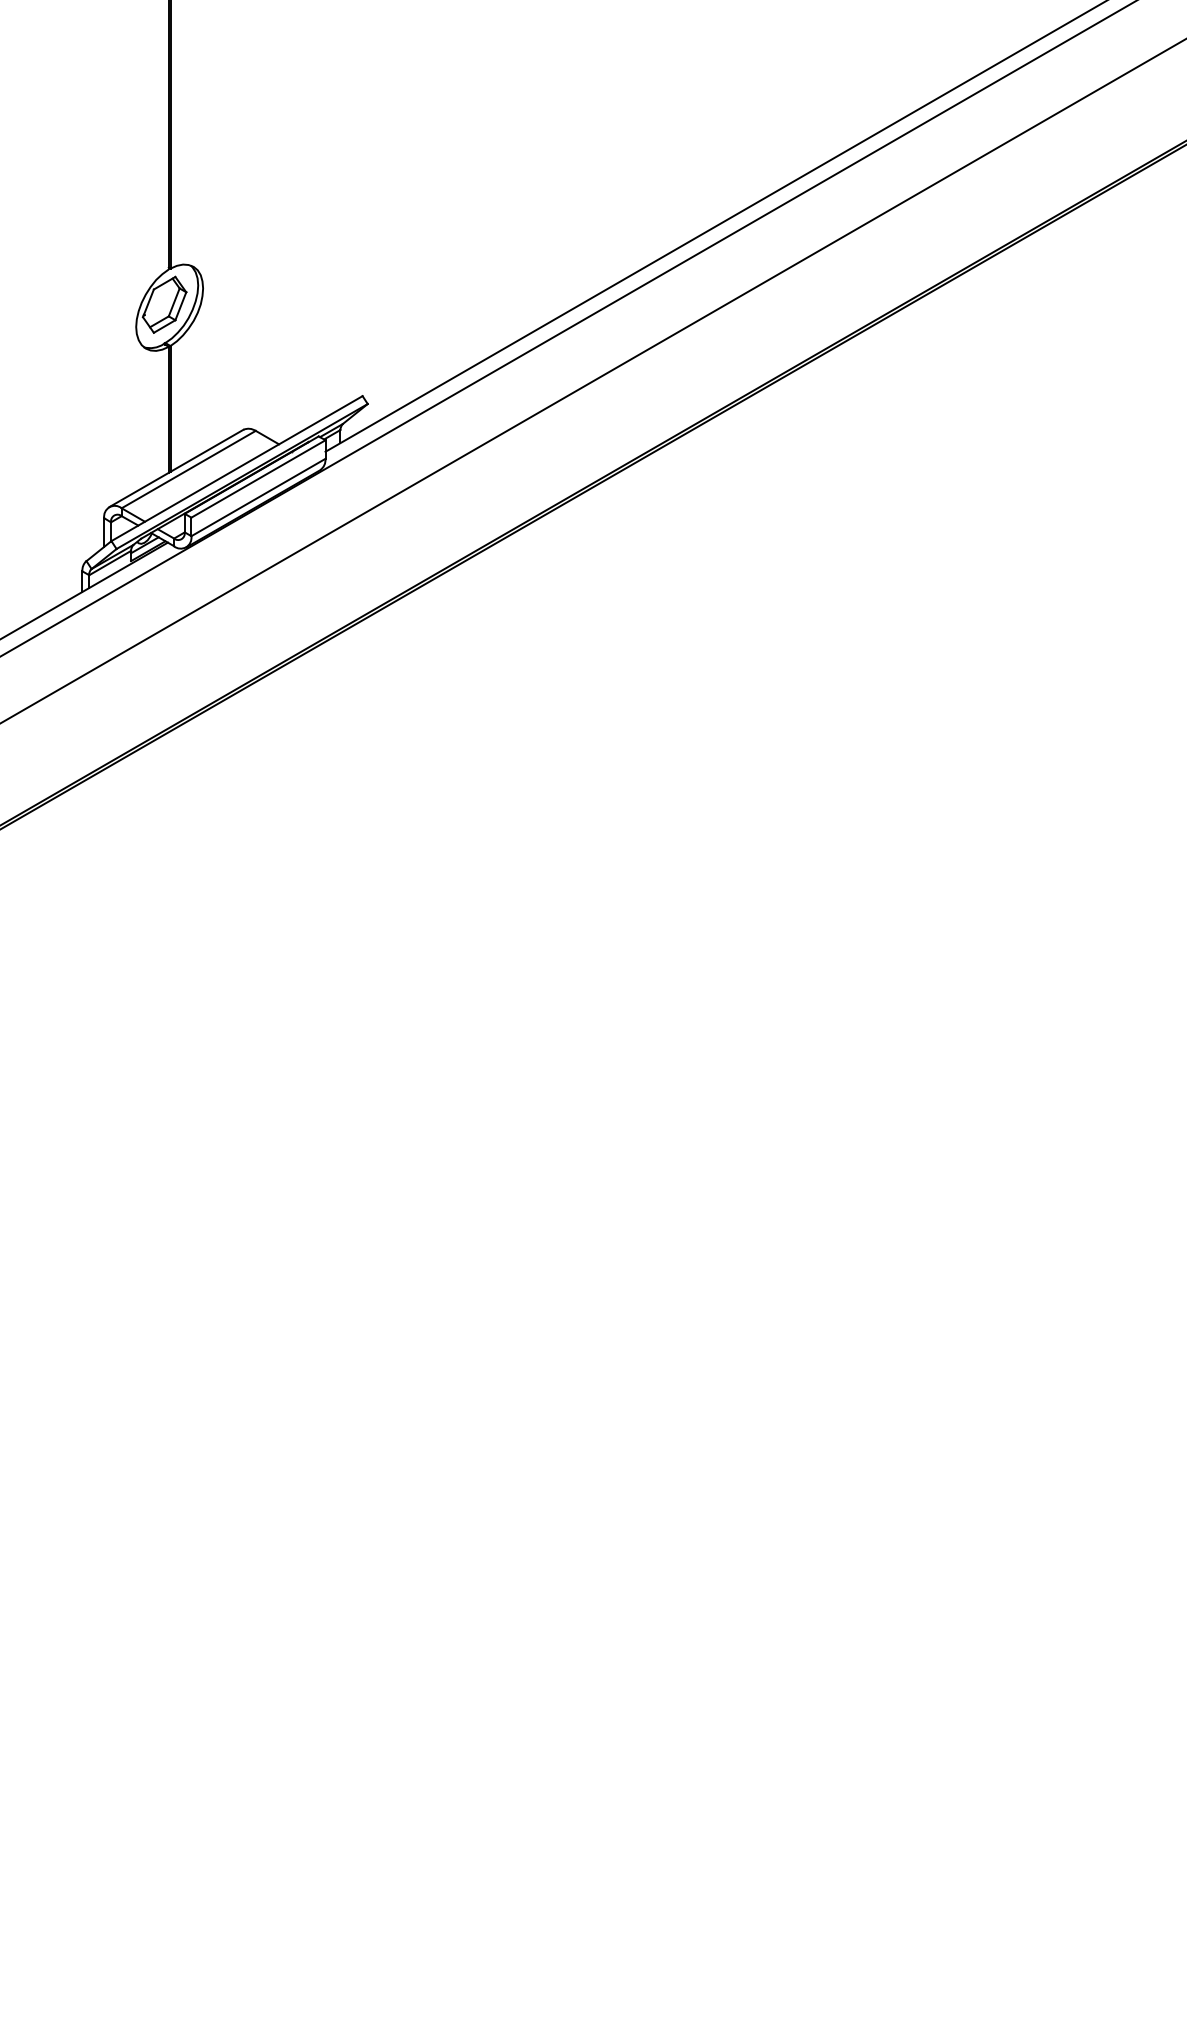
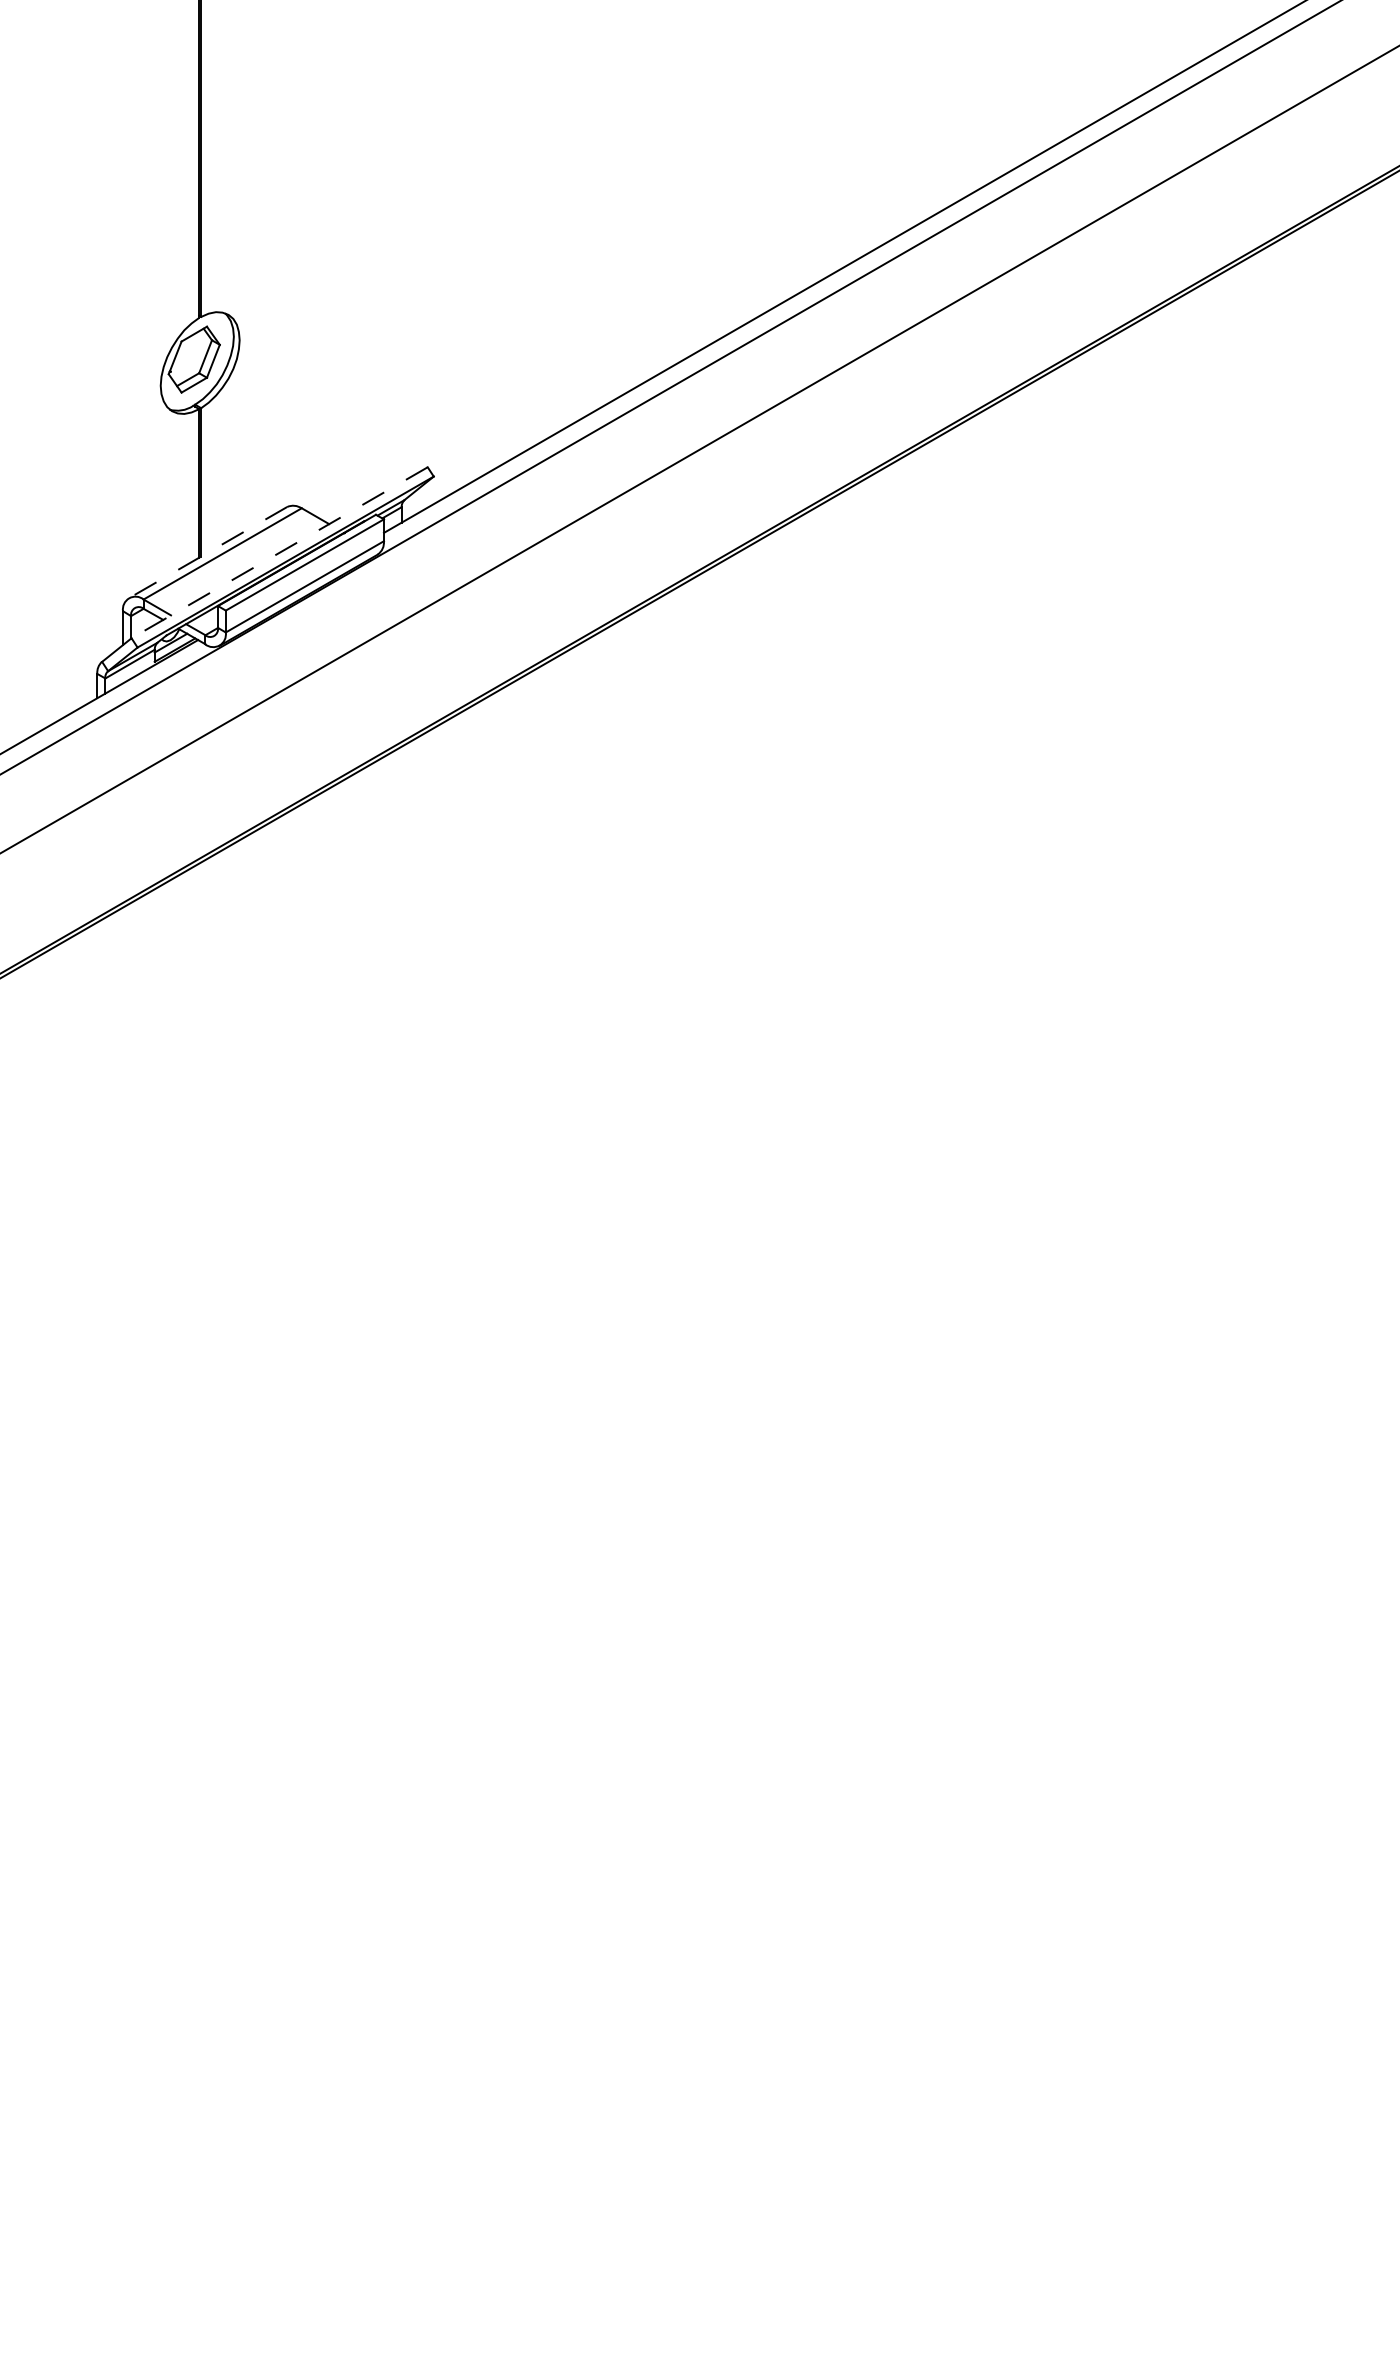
line: (175, 468) -> (207, 552), solid -> dashed
line: (236, 468) -> (279, 552), solid -> dashed

